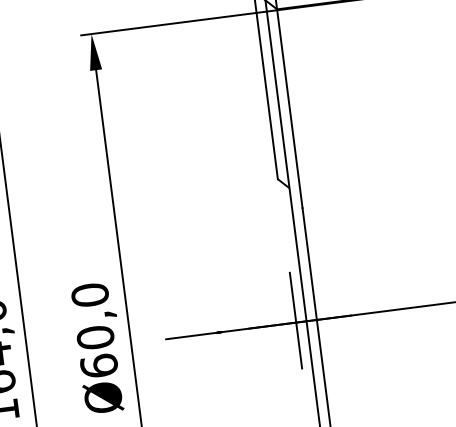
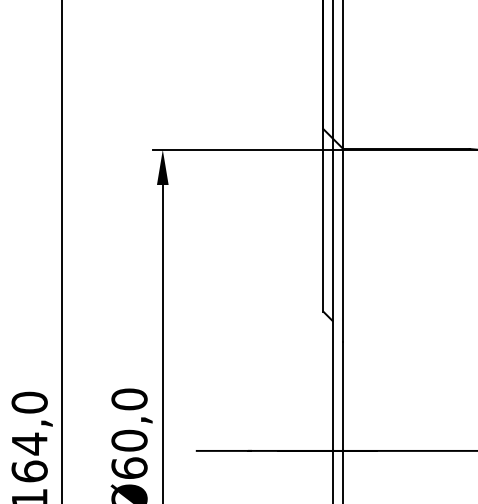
line: (296, 320) -> (323, 448), removed

